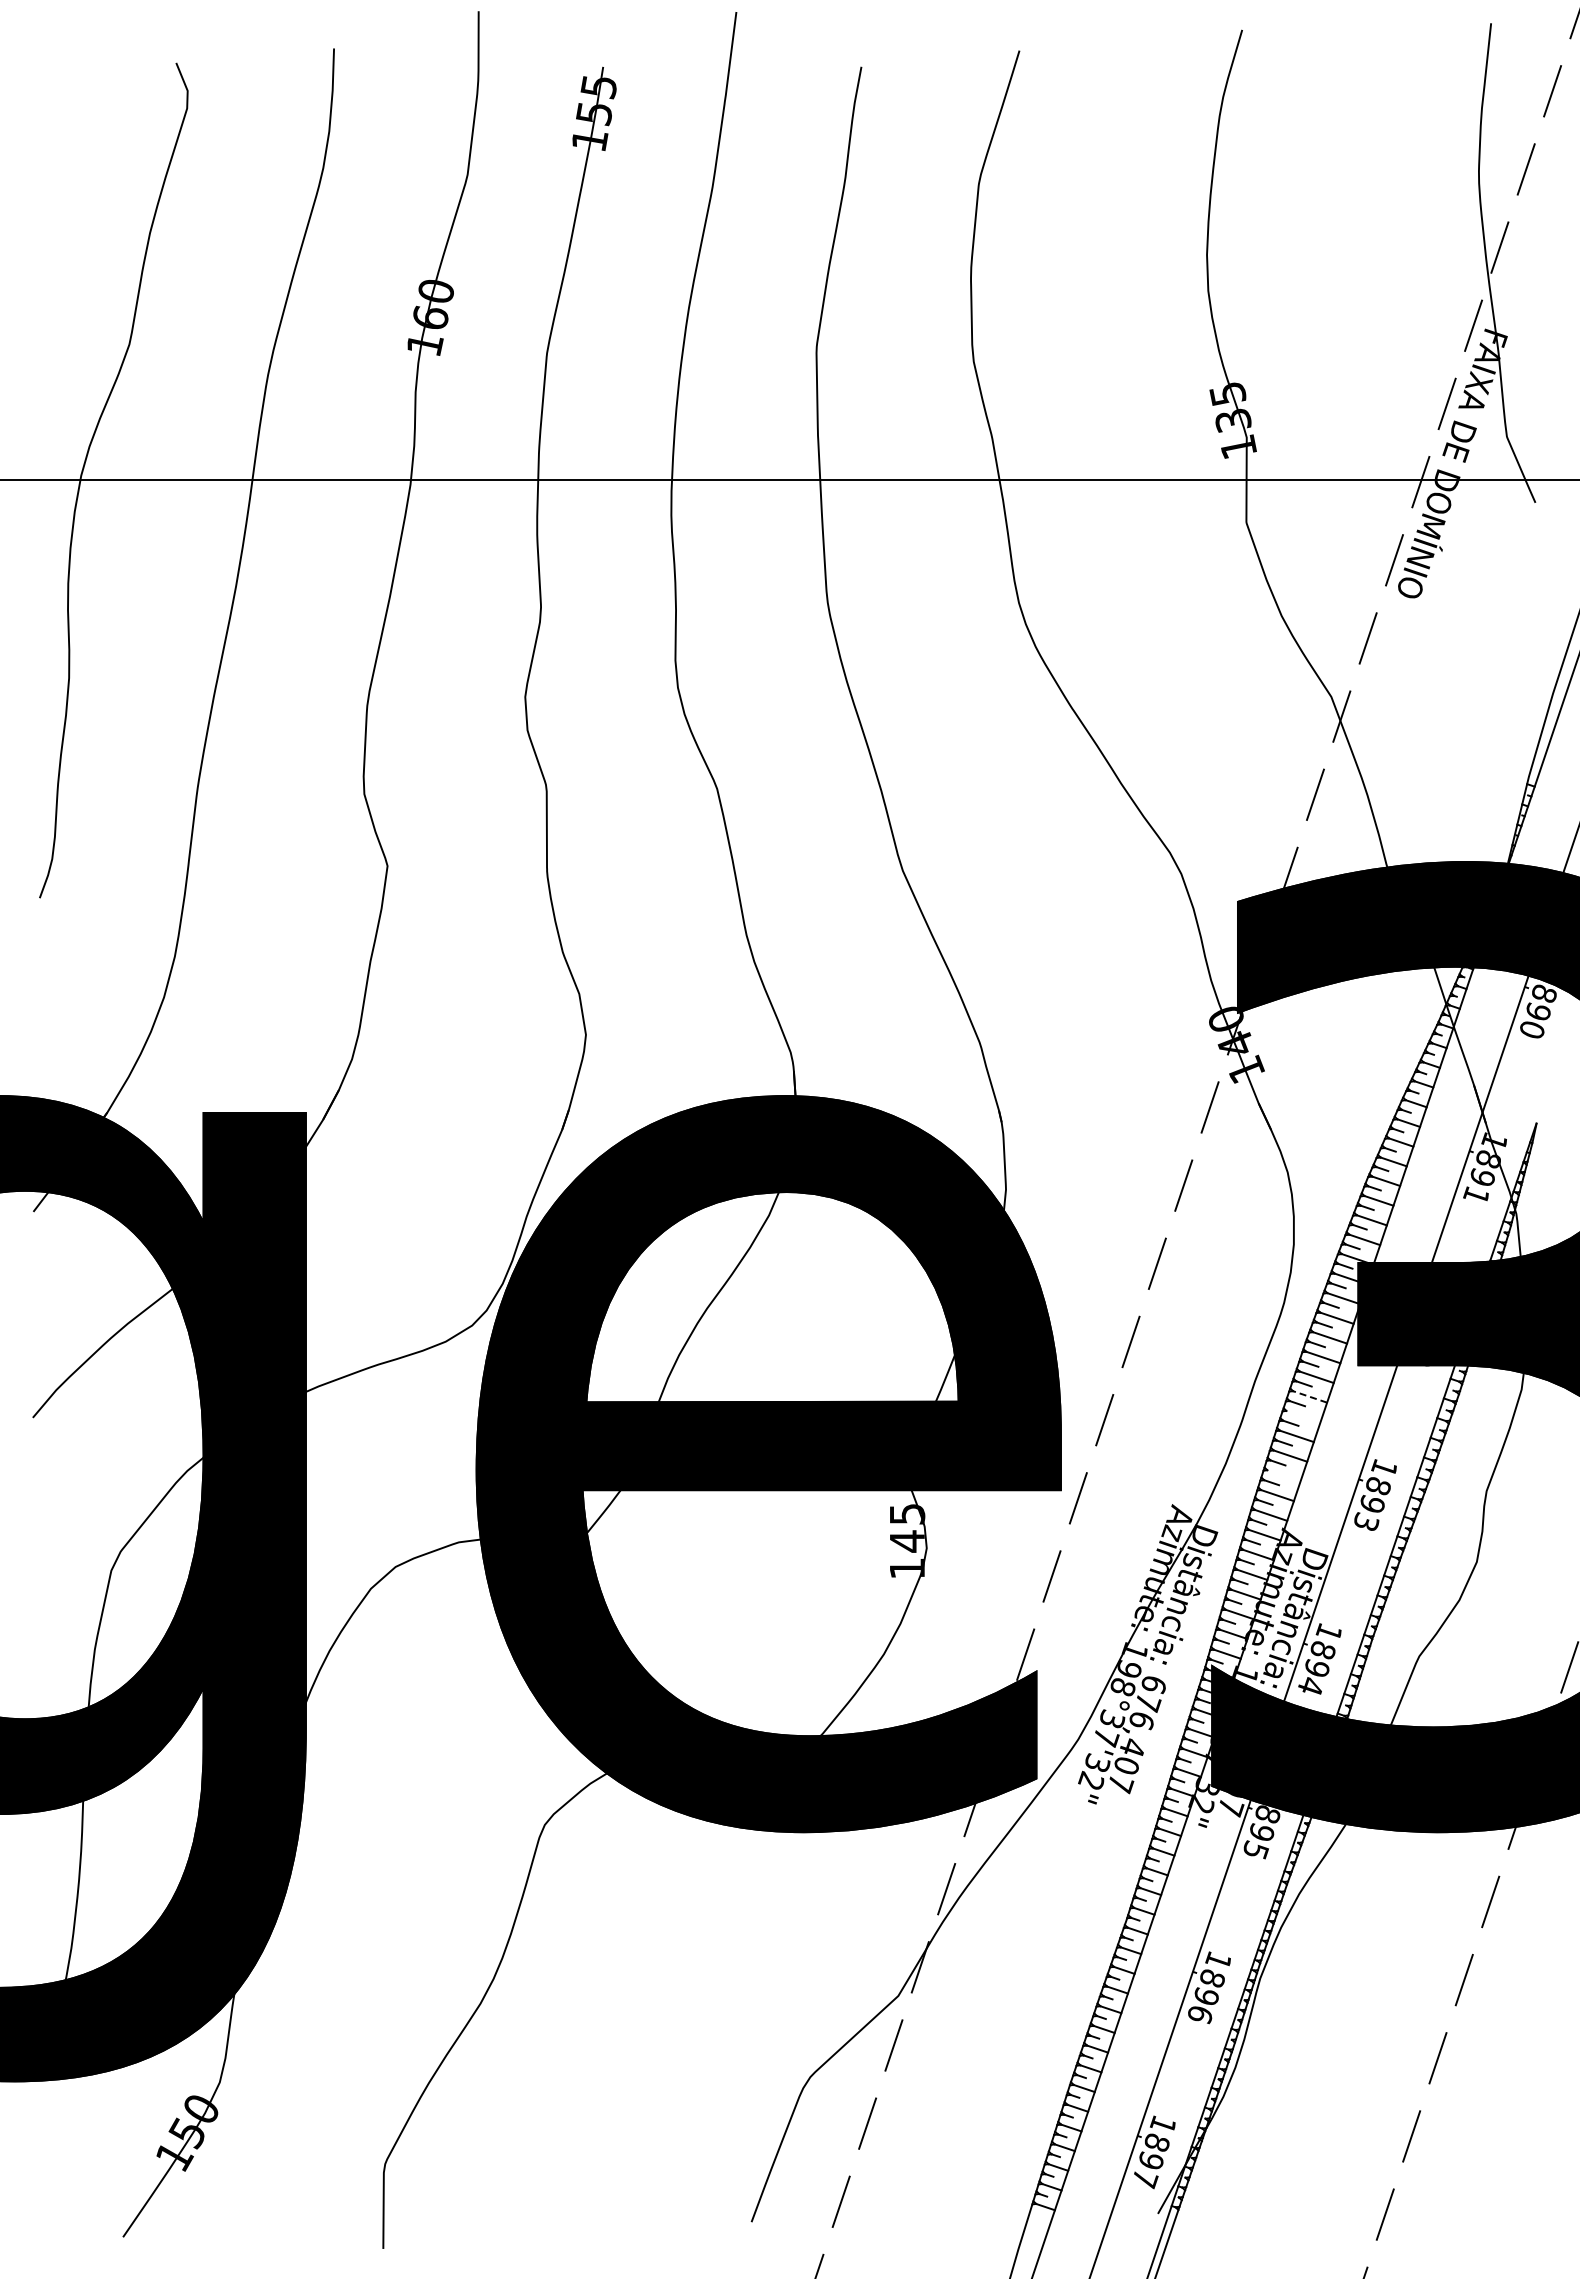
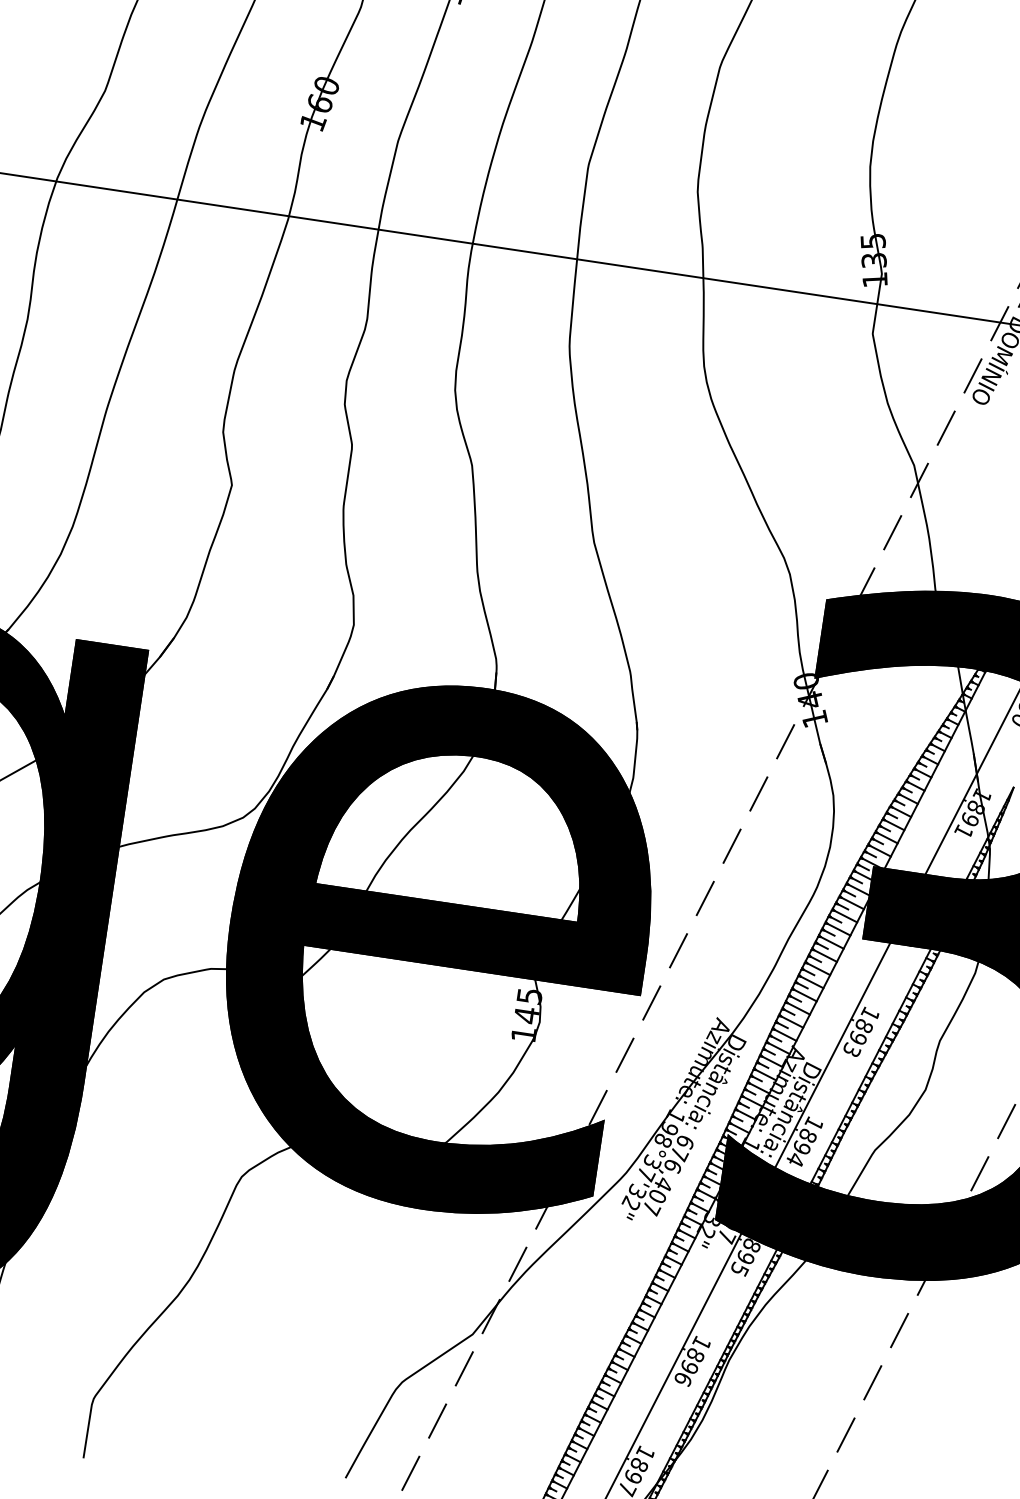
line: (1309, 1396) -> (825, 955), dashed -> solid
line: (1303, 1416) -> (818, 969), added
line: (1283, 1475) -> (798, 1008), added

